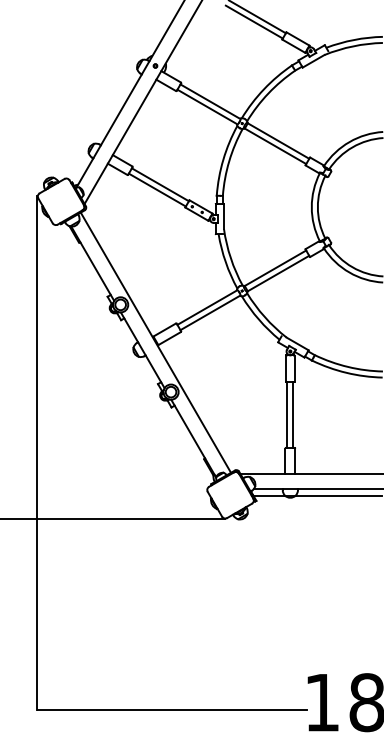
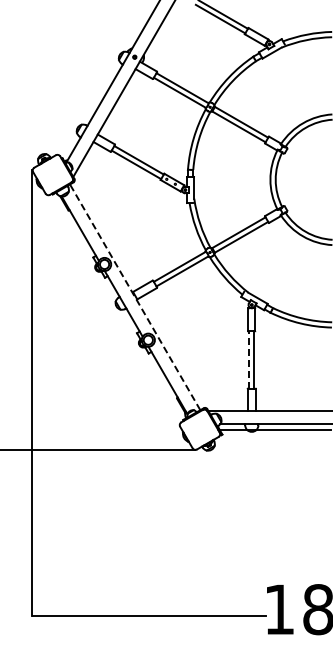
line: (155, 341) -> (134, 296), solid -> dashed
line: (287, 414) -> (249, 359), solid -> dashed

